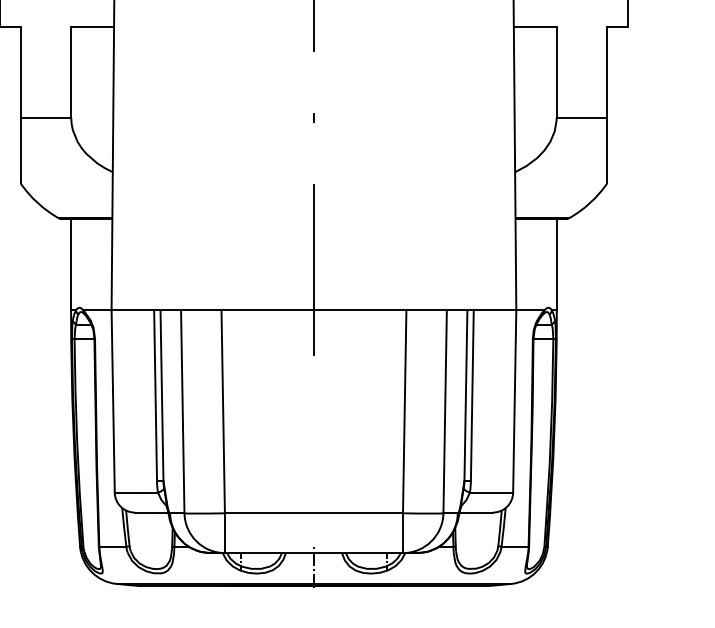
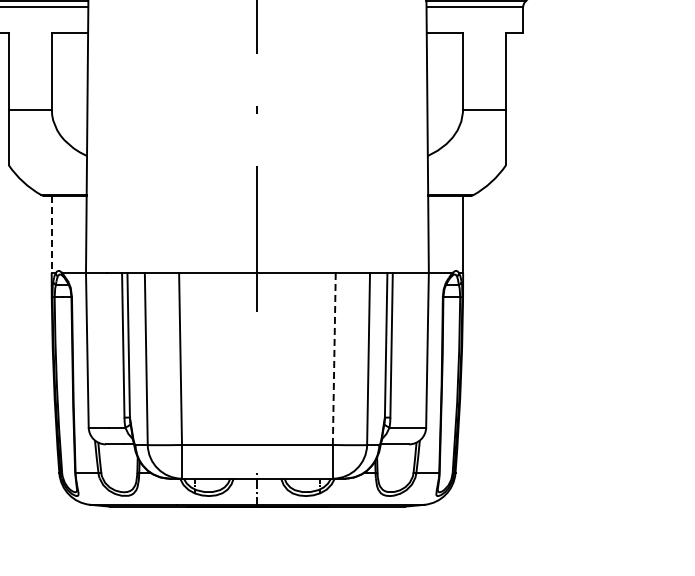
line: (70, 264) -> (51, 234), solid -> dashed
line: (404, 412) -> (334, 359), solid -> dashed

